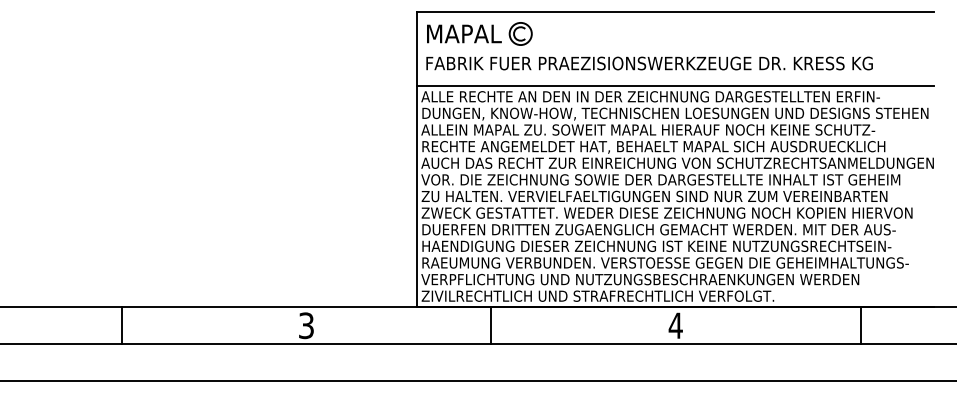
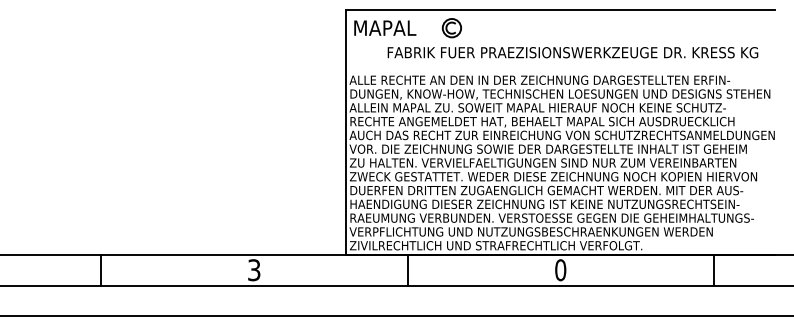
part: (520, 33) -> (451, 27), moved
text: (649, 63) -> (572, 52), moved
line: (675, 85) -> (560, 70), removed
text: (675, 325) -> (560, 270), 4 -> 0

